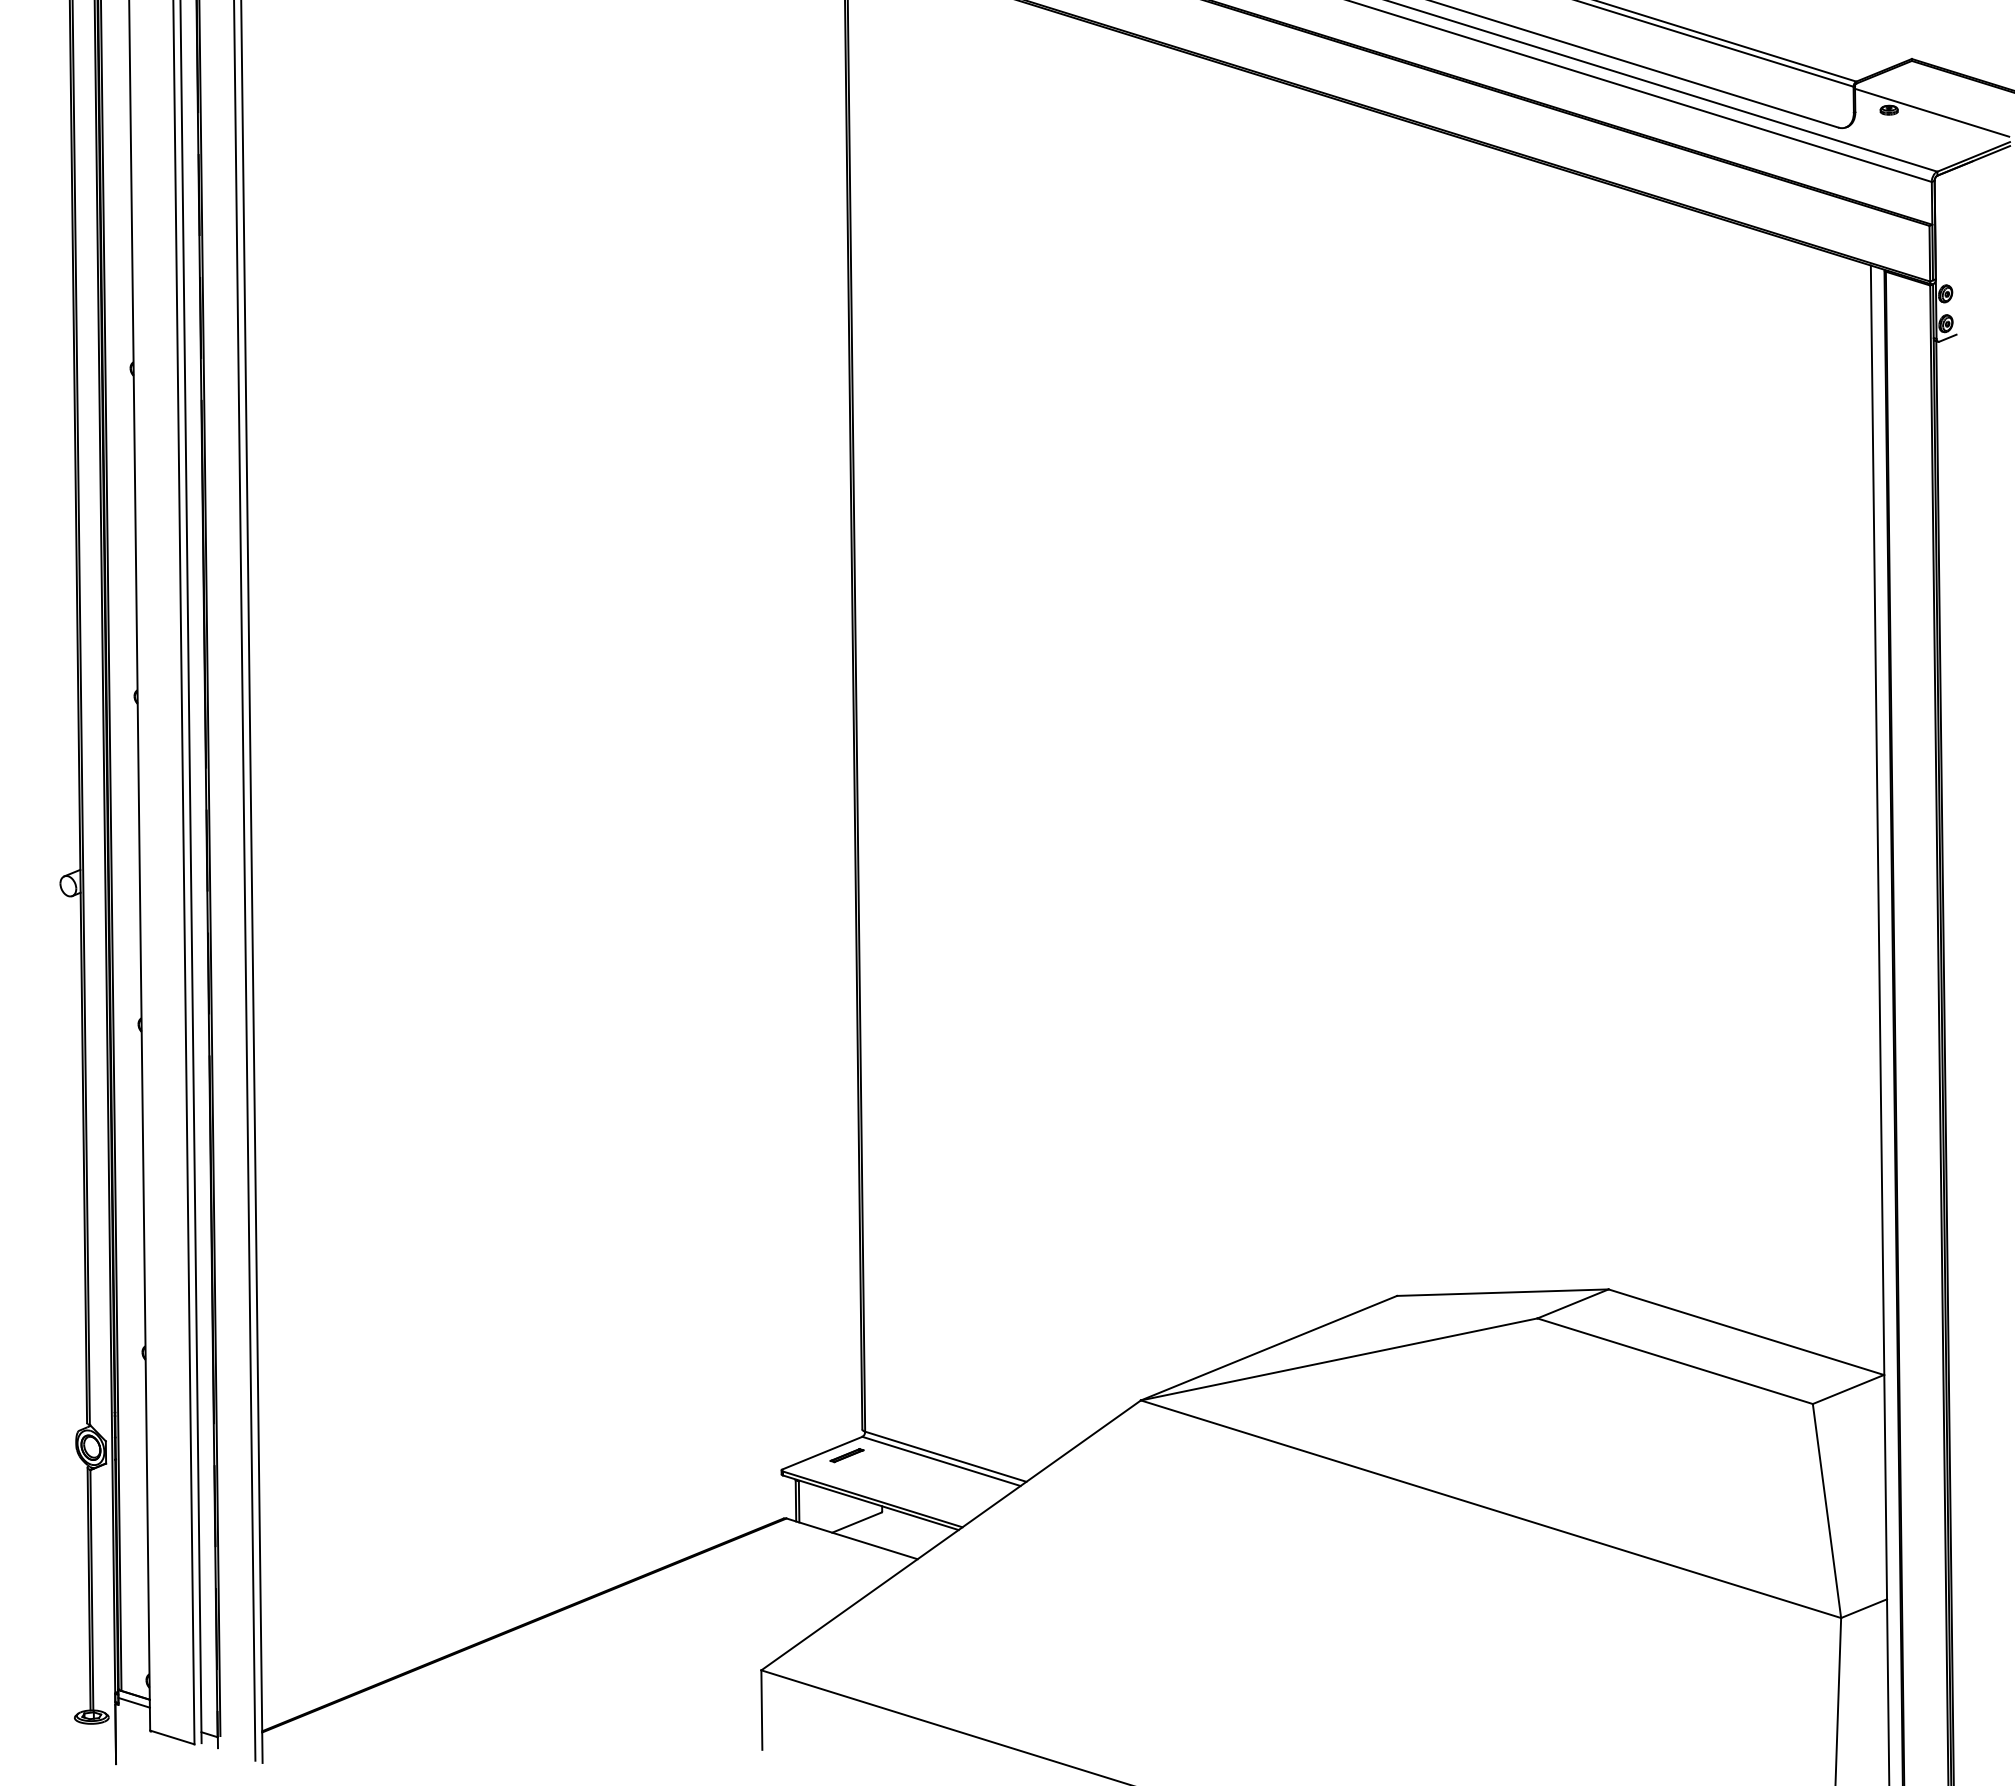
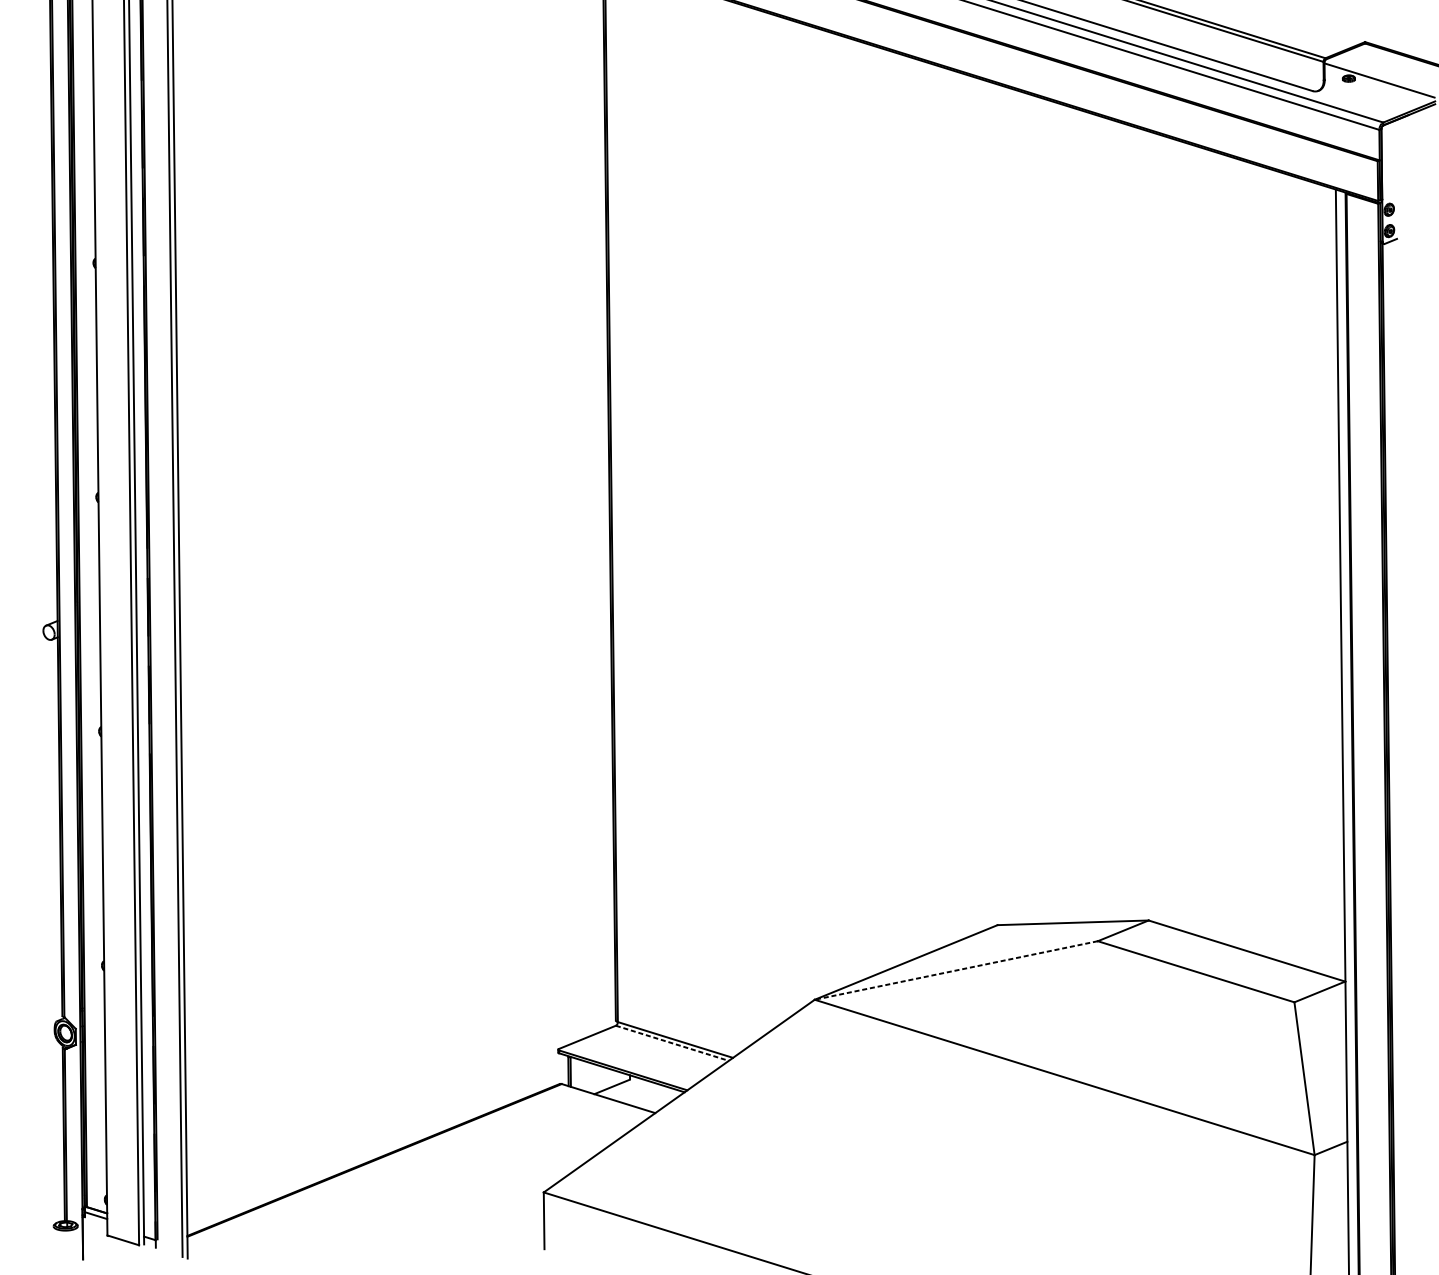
line: (1338, 1359) -> (955, 970), solid -> dashed
part: (846, 1455) -> (604, 1039), removed
line: (941, 1461) -> (672, 1043), solid -> dashed

